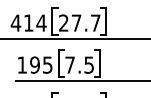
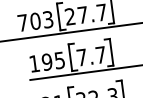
text: (28, 22) -> (35, 20), 414 -> 703
text: (88, 64) -> (100, 54), 7.5 -> 7.7

